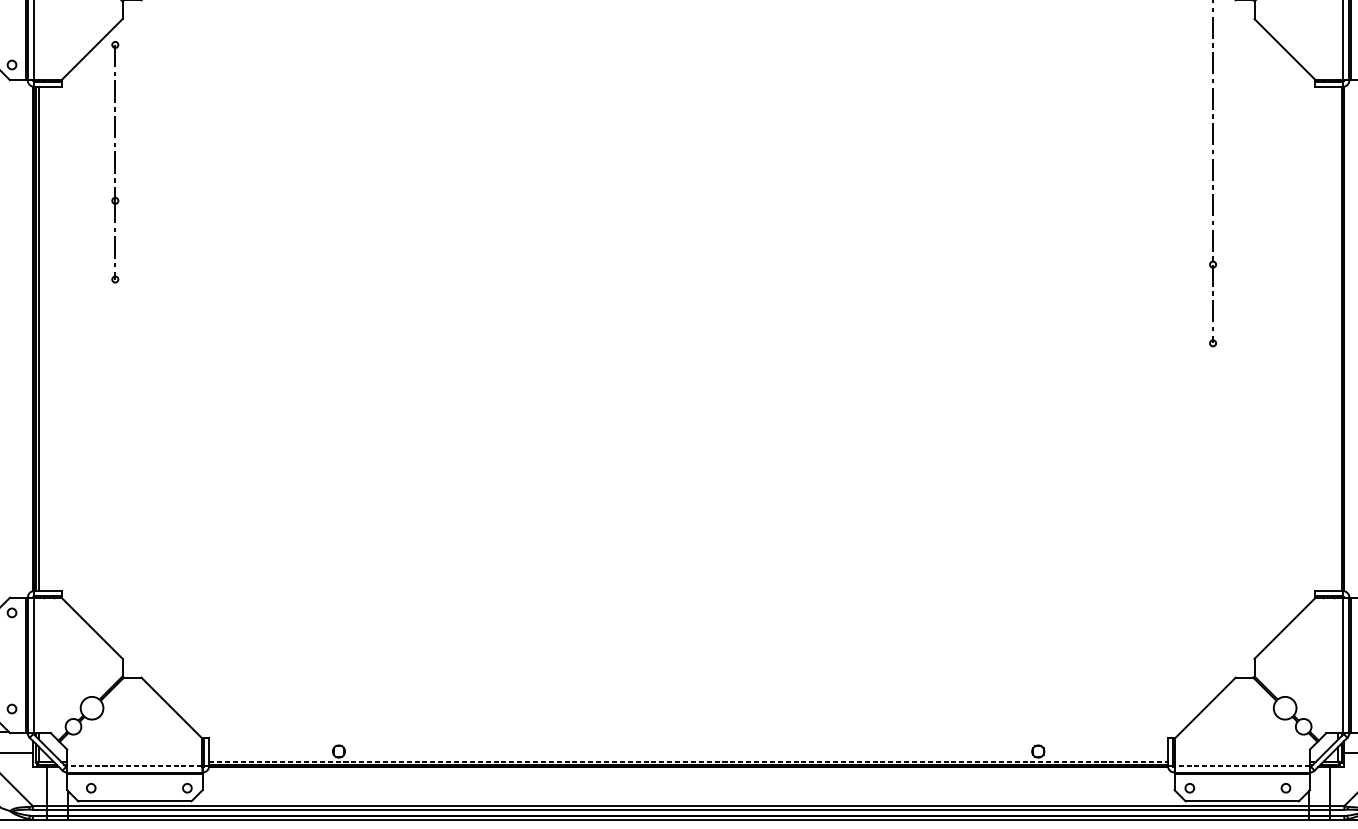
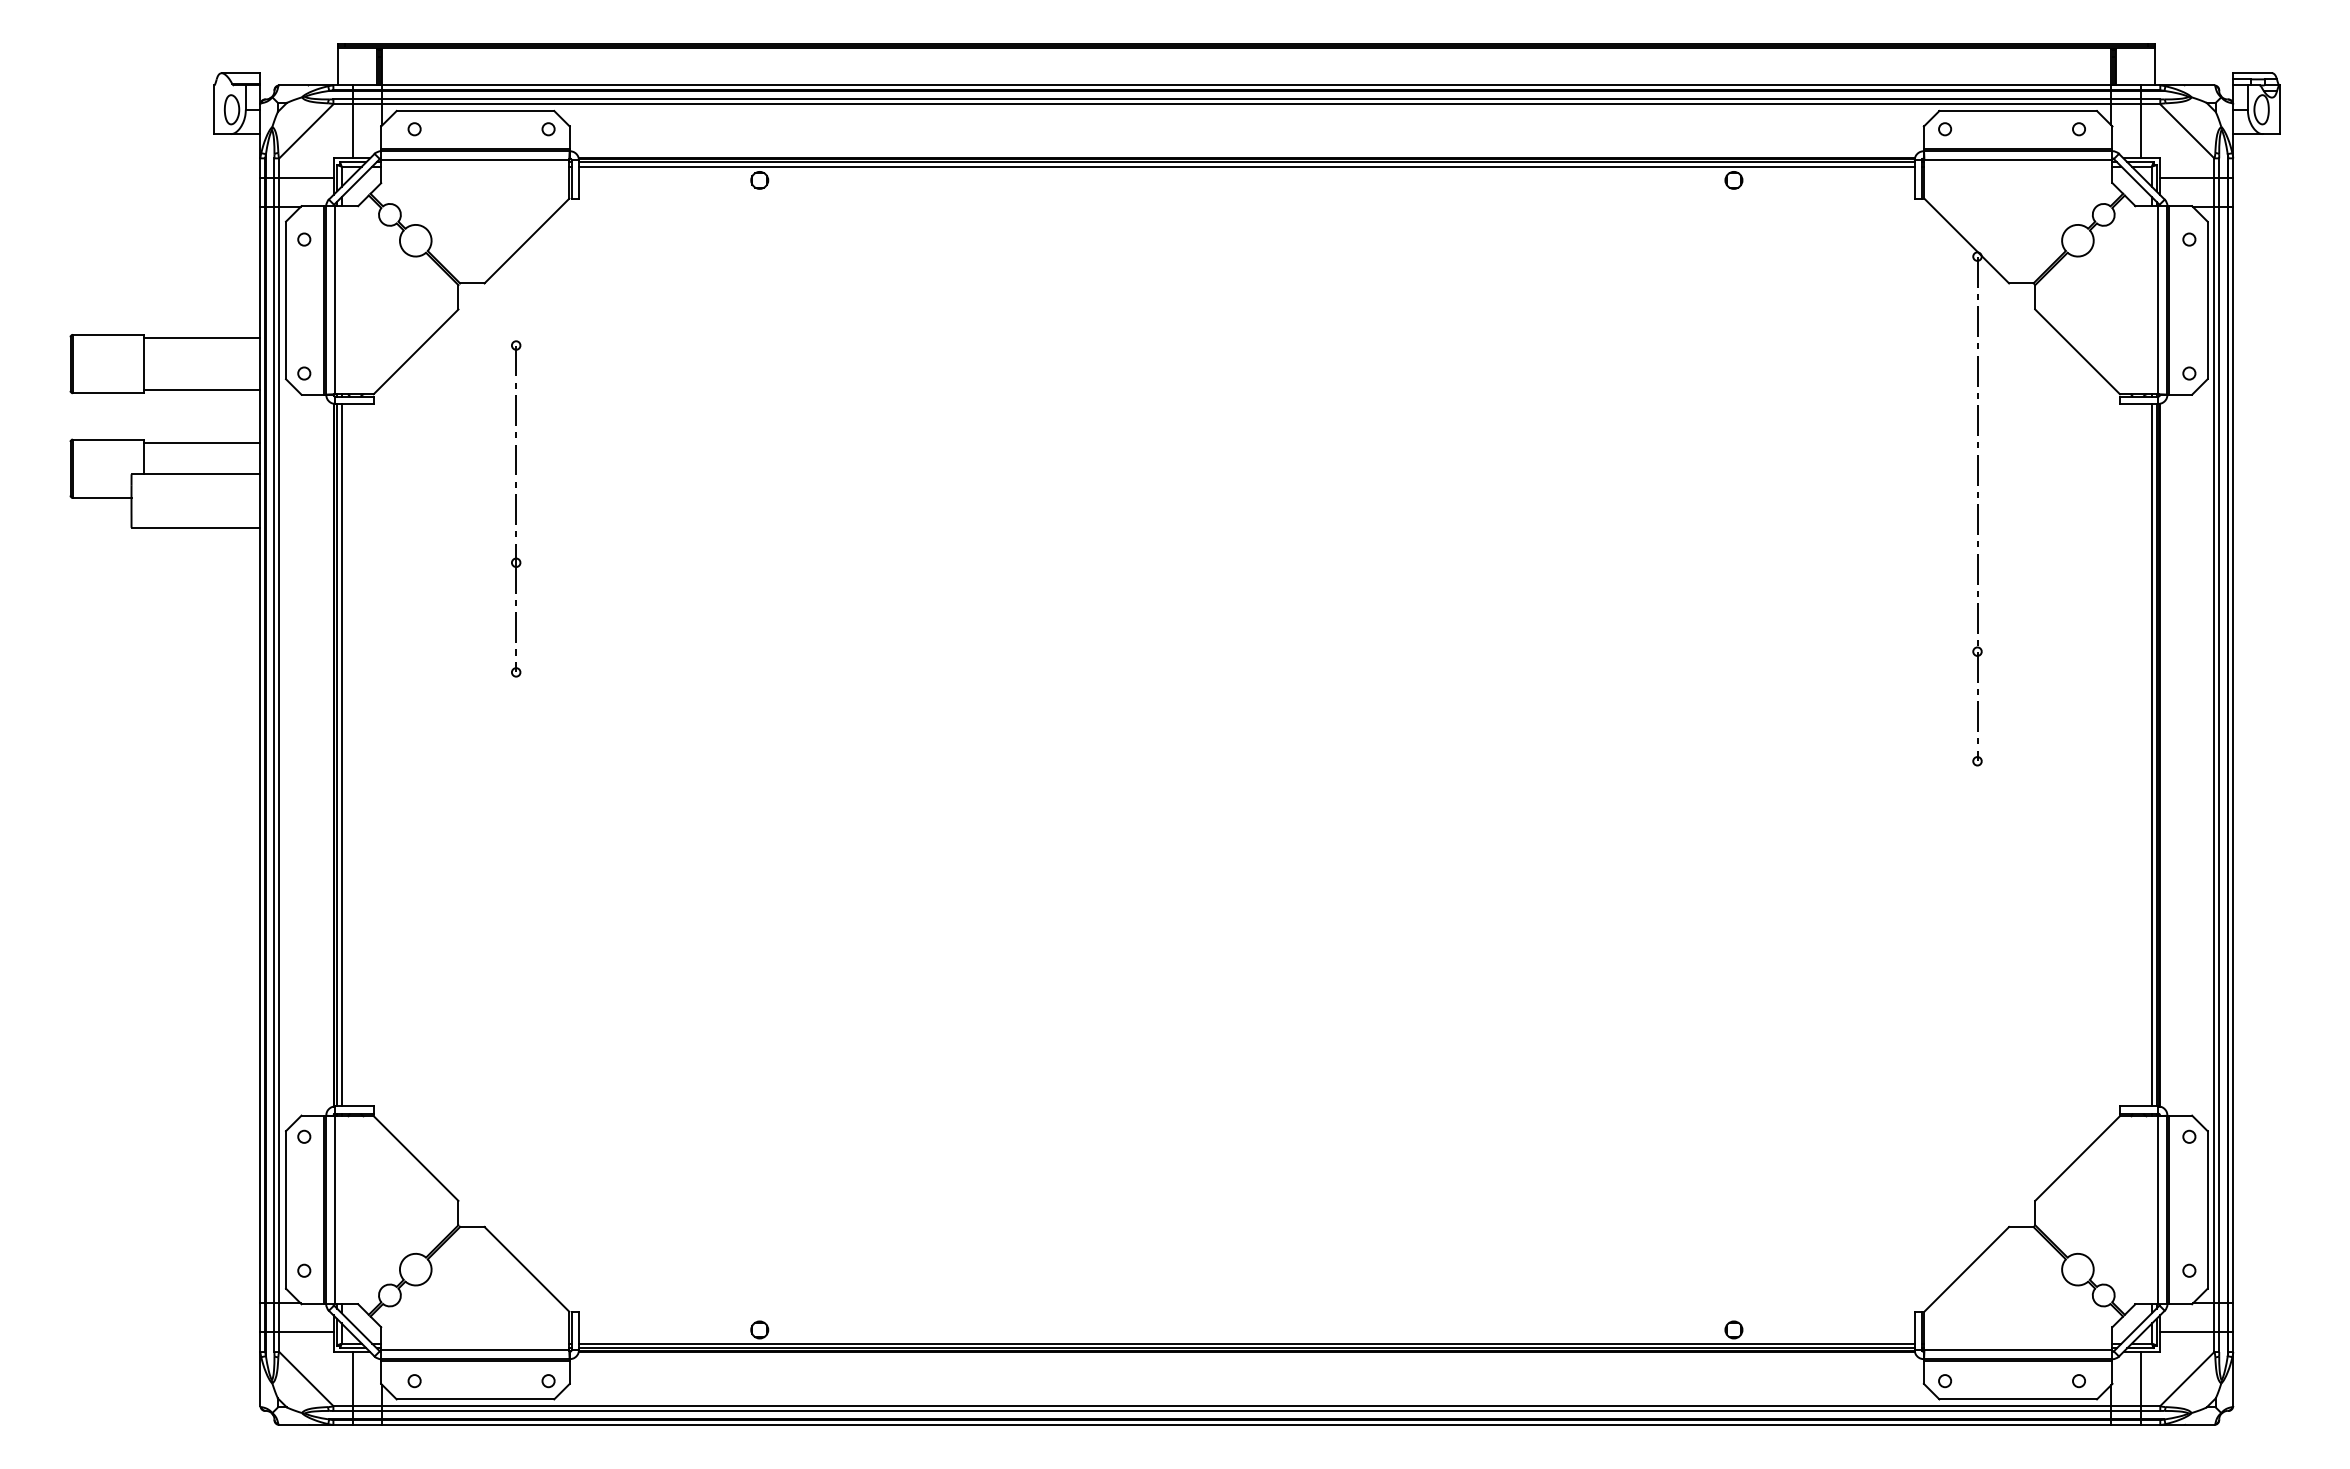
part: (115, 161) -> (516, 508), moved
line: (1338, 339) -> (2152, 755), added
line: (688, 761) -> (1246, 1343), dashed -> solid
line: (134, 765) -> (474, 1349), dashed -> solid
line: (1241, 765) -> (2017, 1349), dashed -> solid

